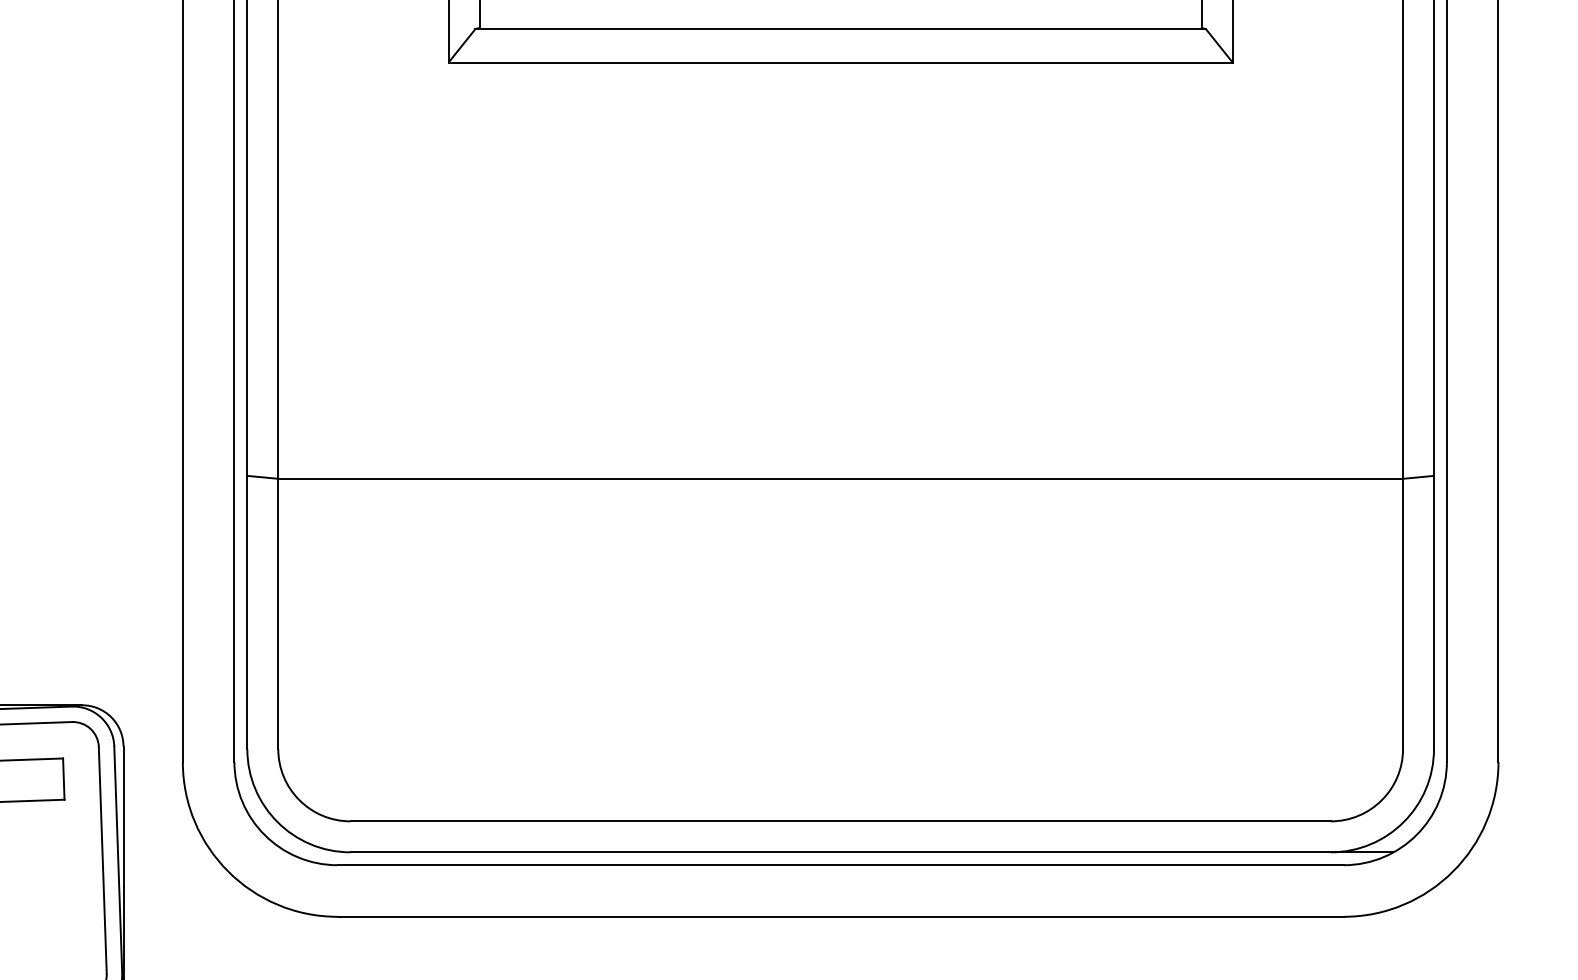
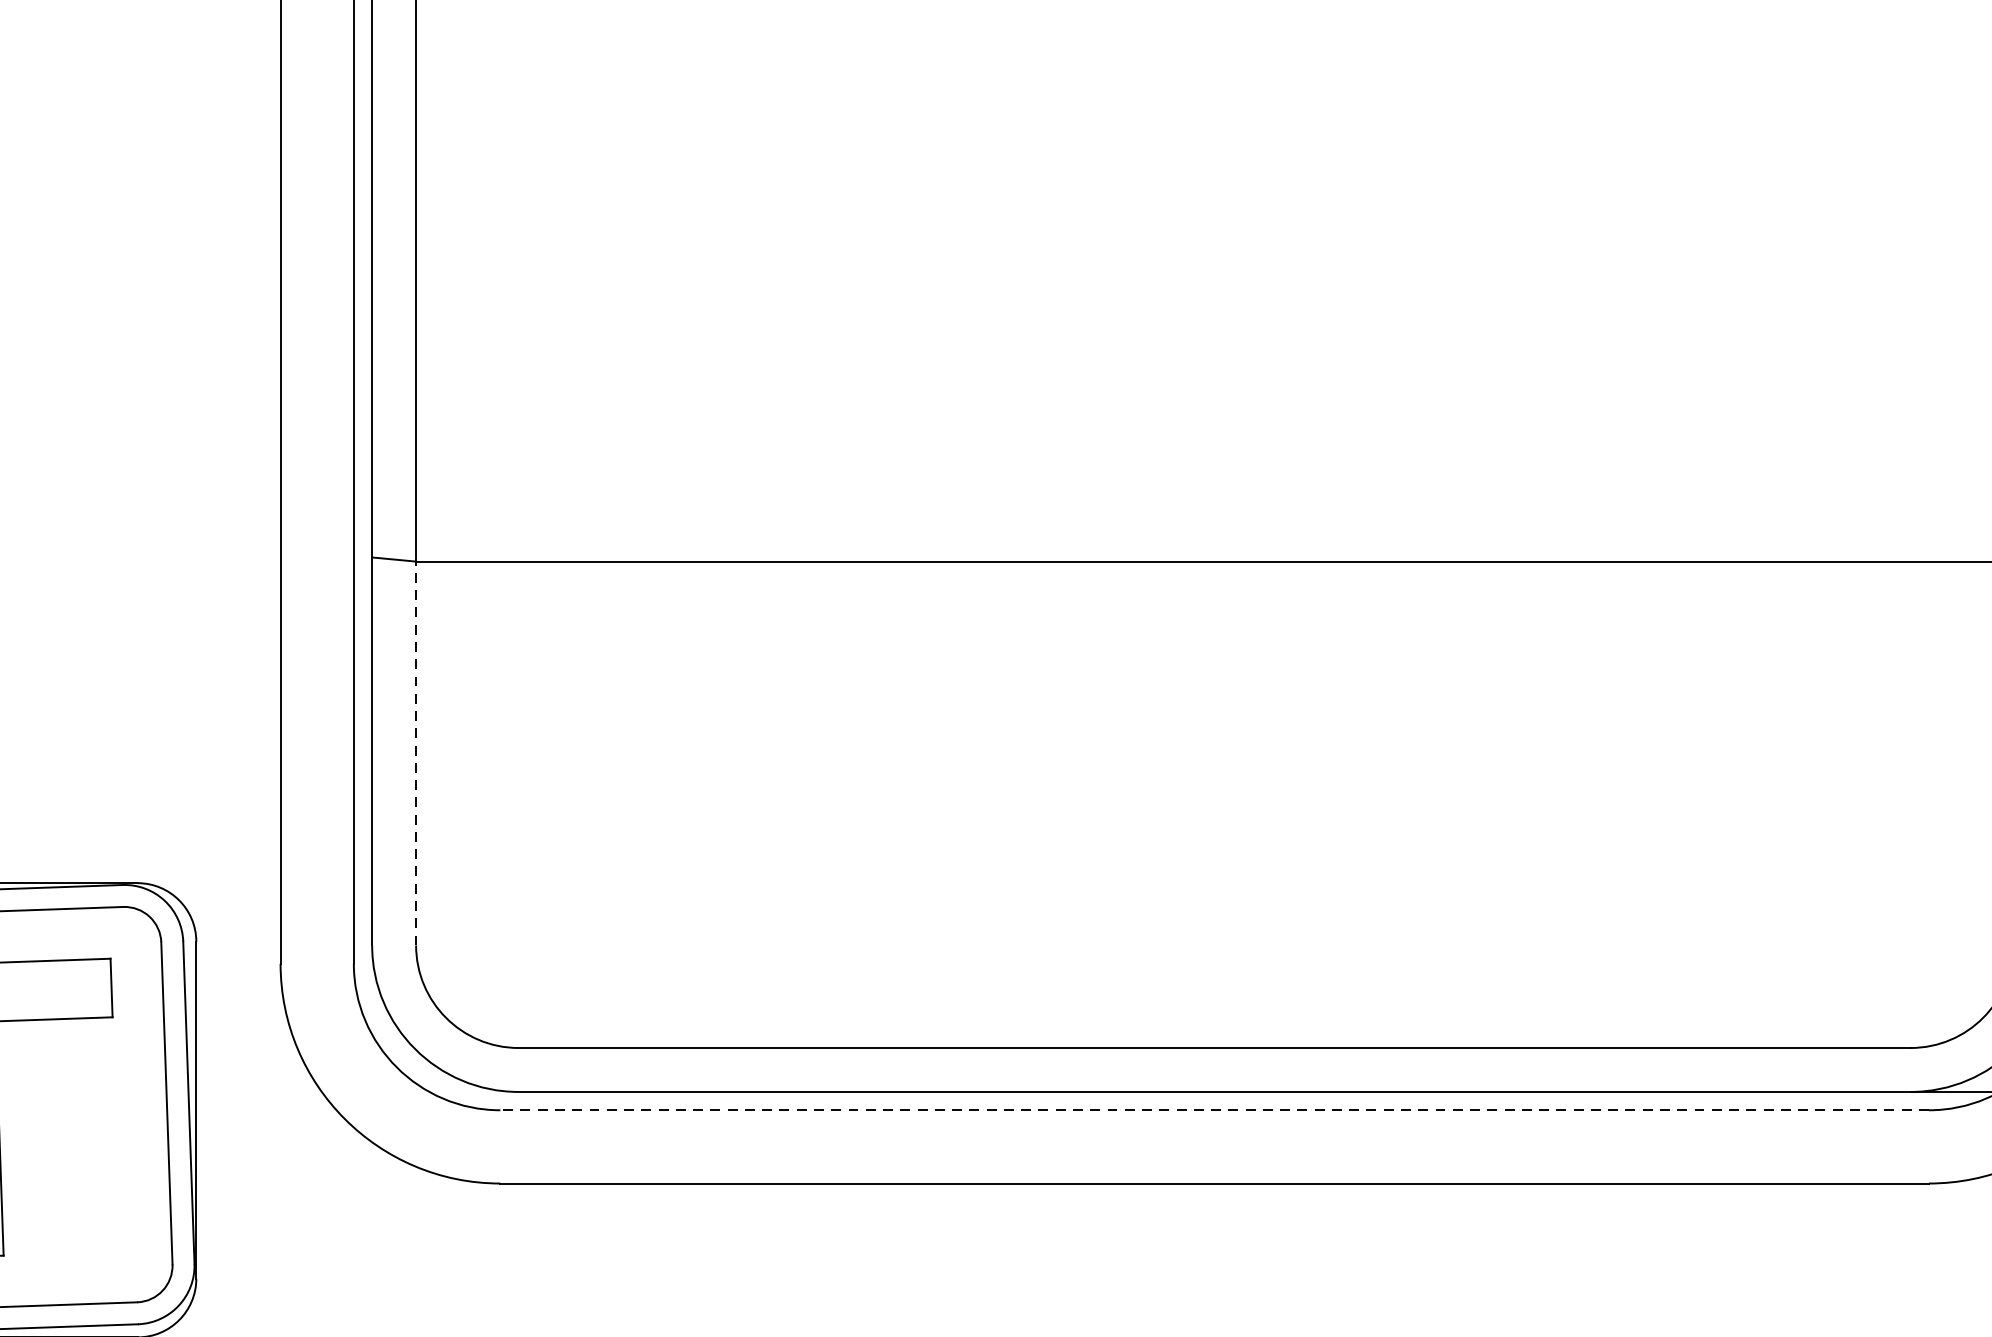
line: (278, 613) -> (416, 752), solid -> dashed
line: (840, 865) -> (1214, 1110), solid -> dashed

